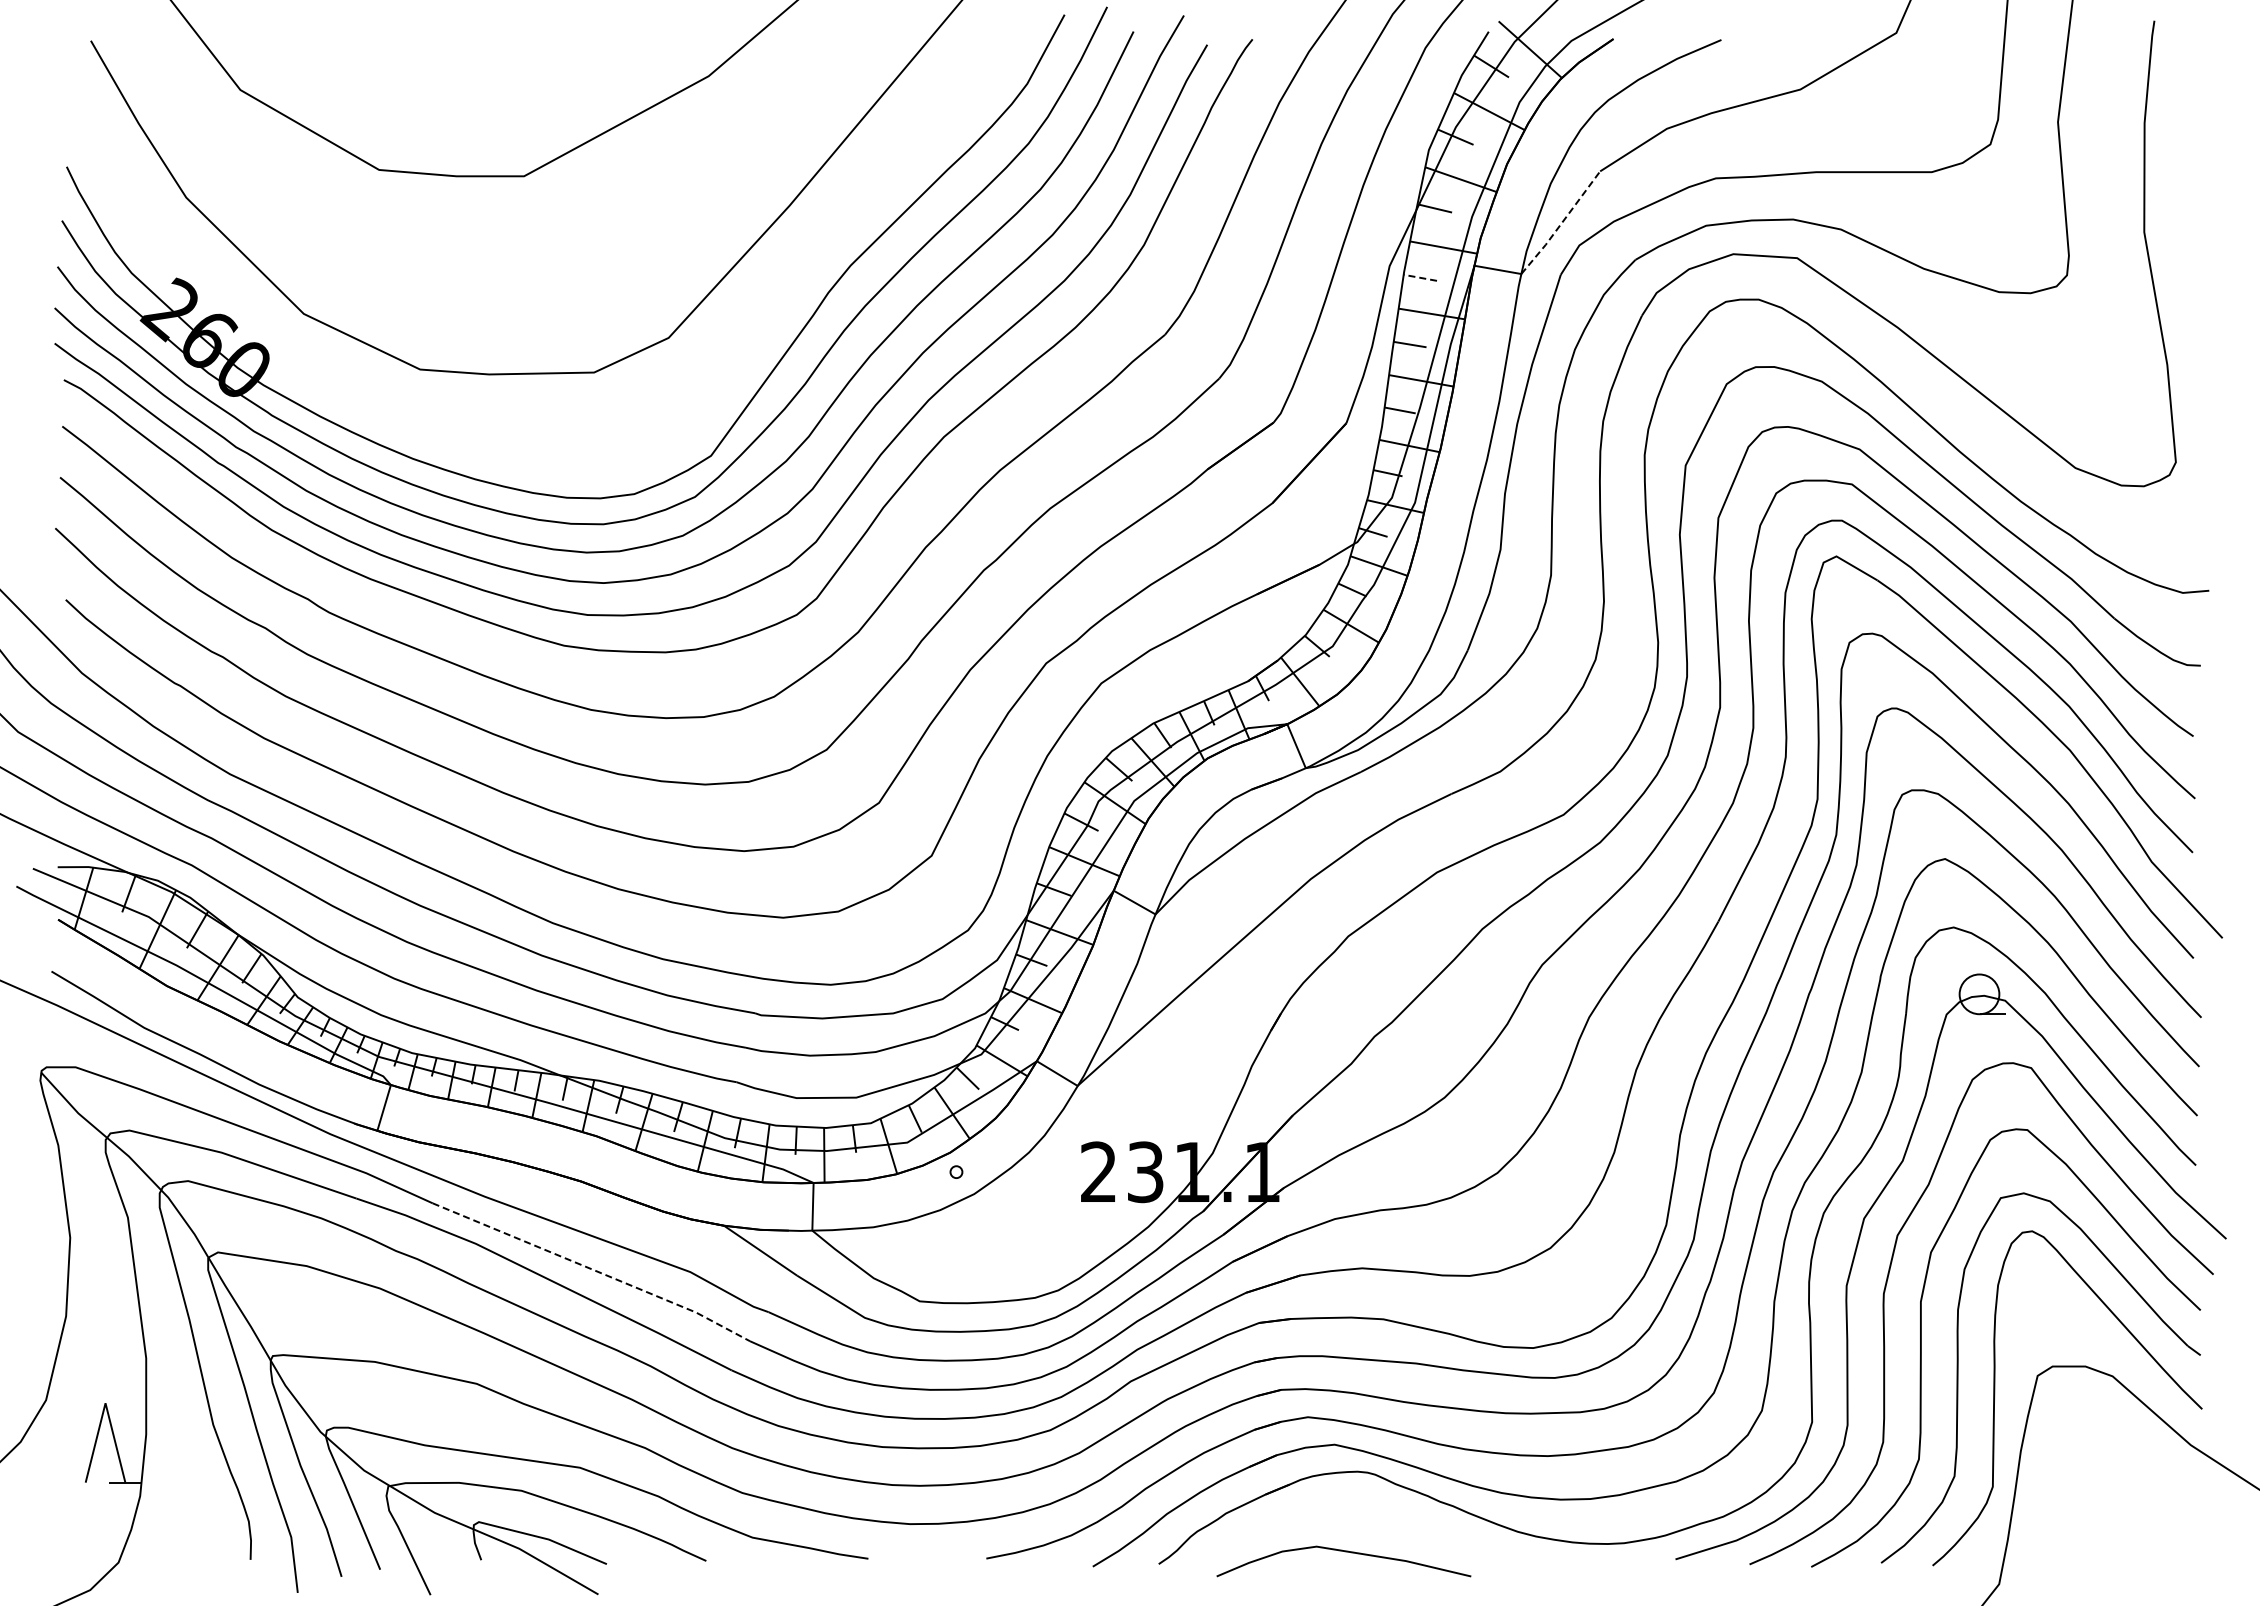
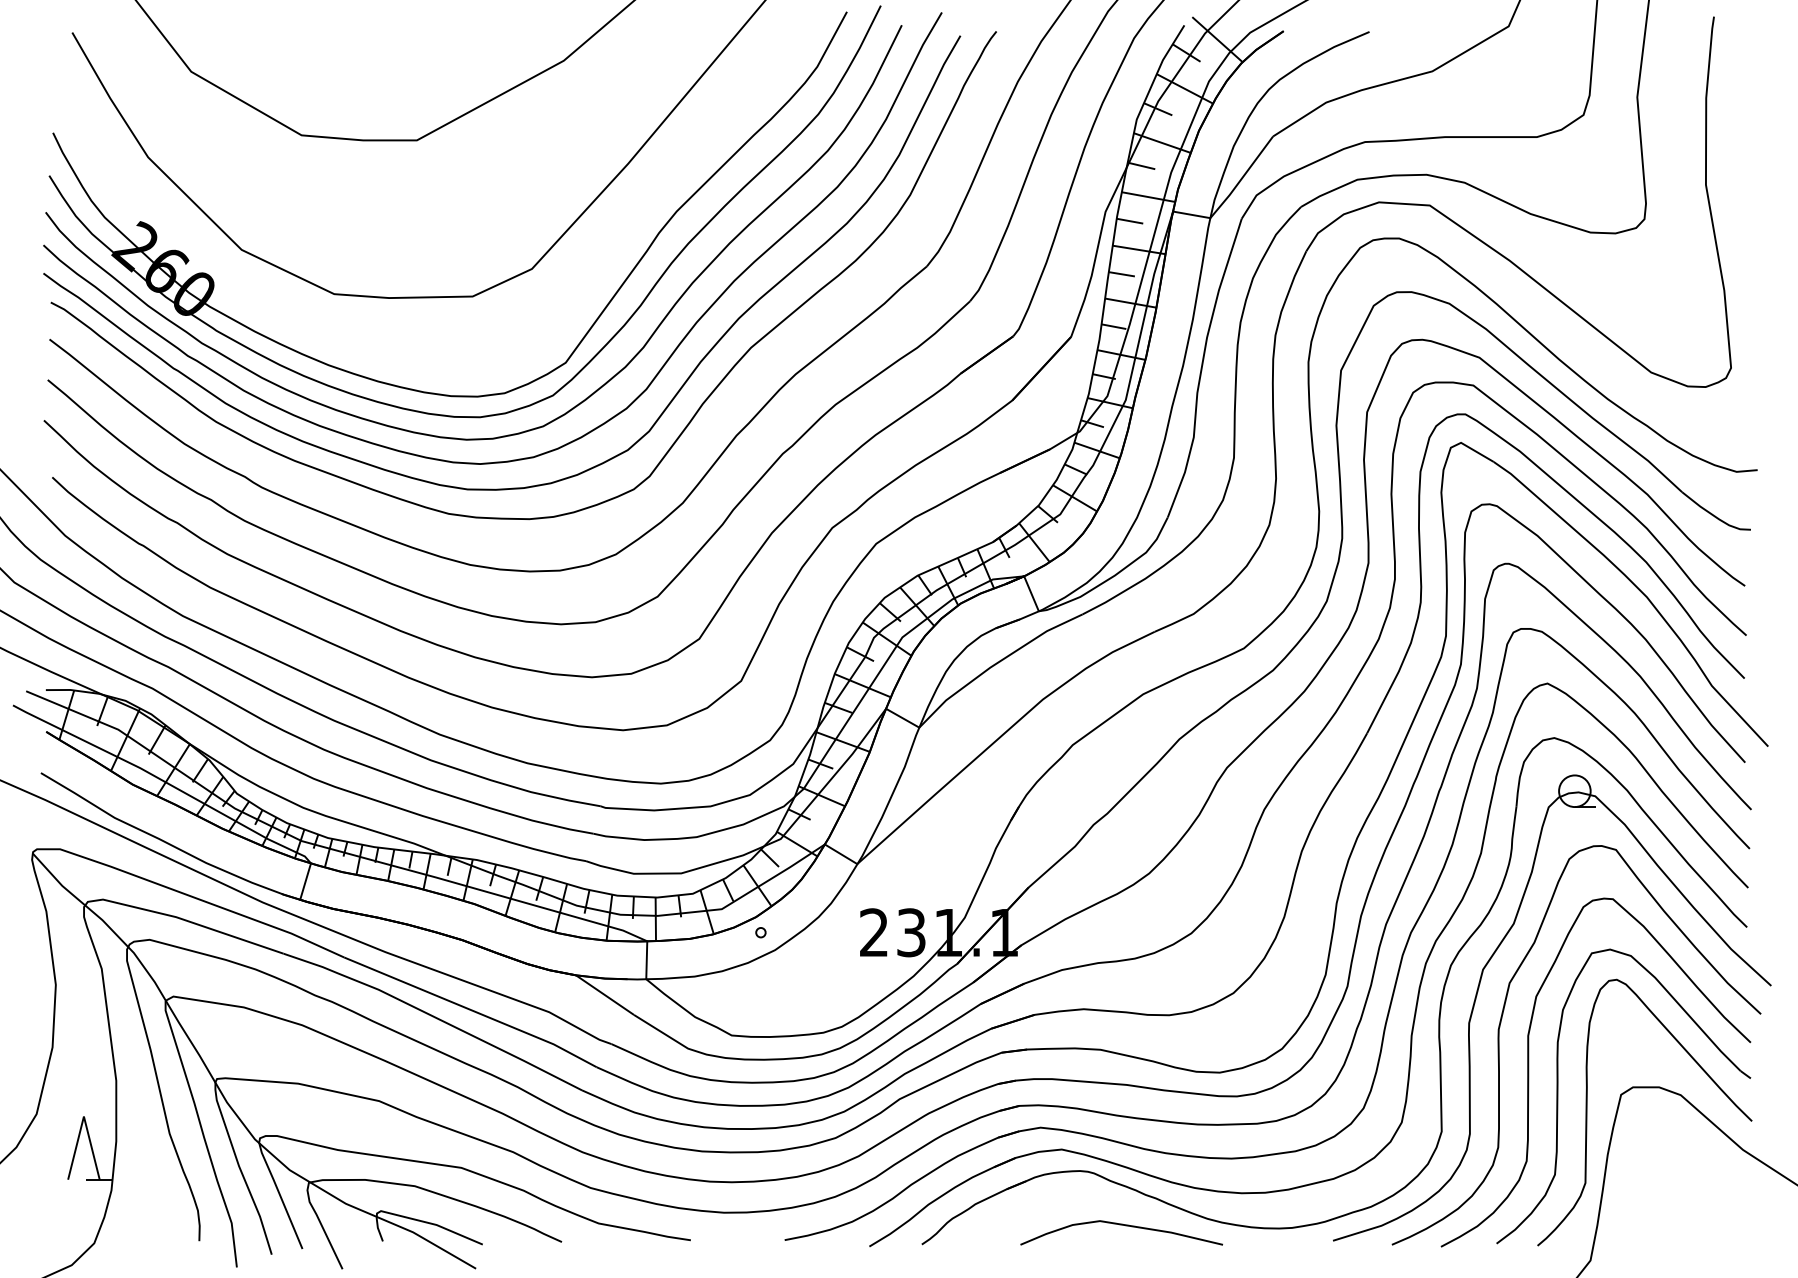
line: (1561, 223) -> (1242, 177), dashed -> solid
line: (1420, 277) -> (1130, 220), dashed -> solid
line: (593, 1270) -> (472, 1010), dashed -> solid
curve: (1345, 1552) -> (1122, 1225), moved

